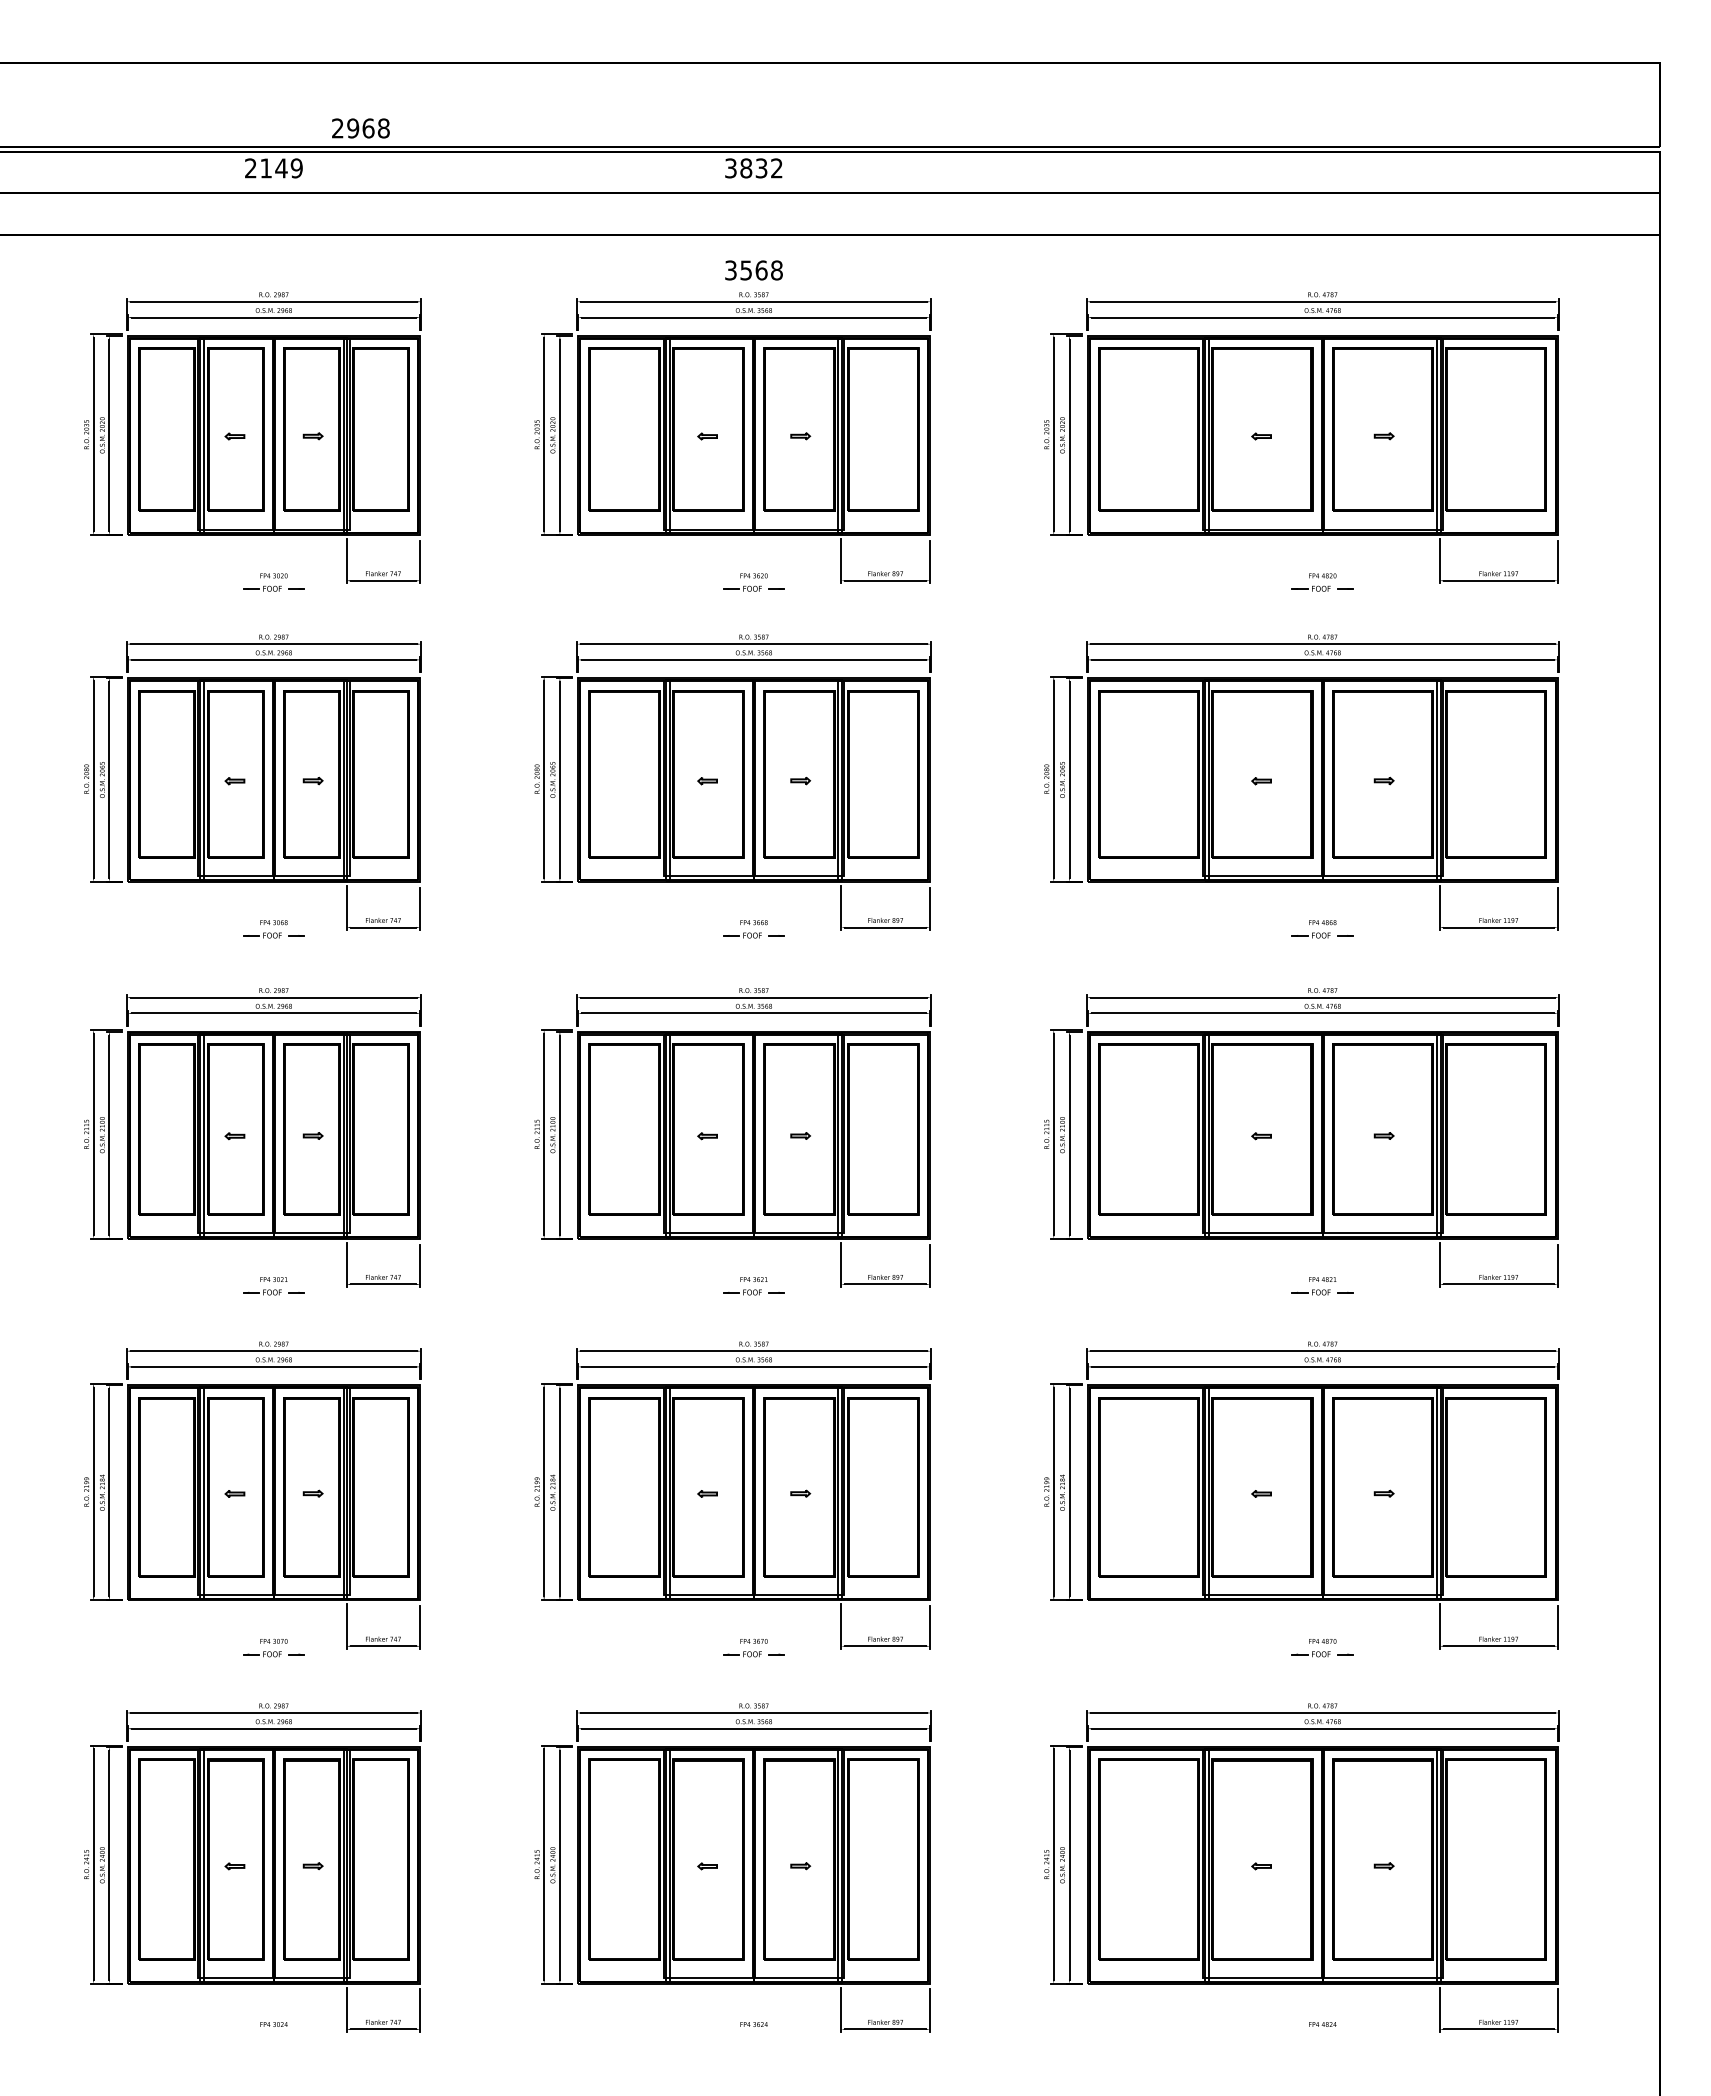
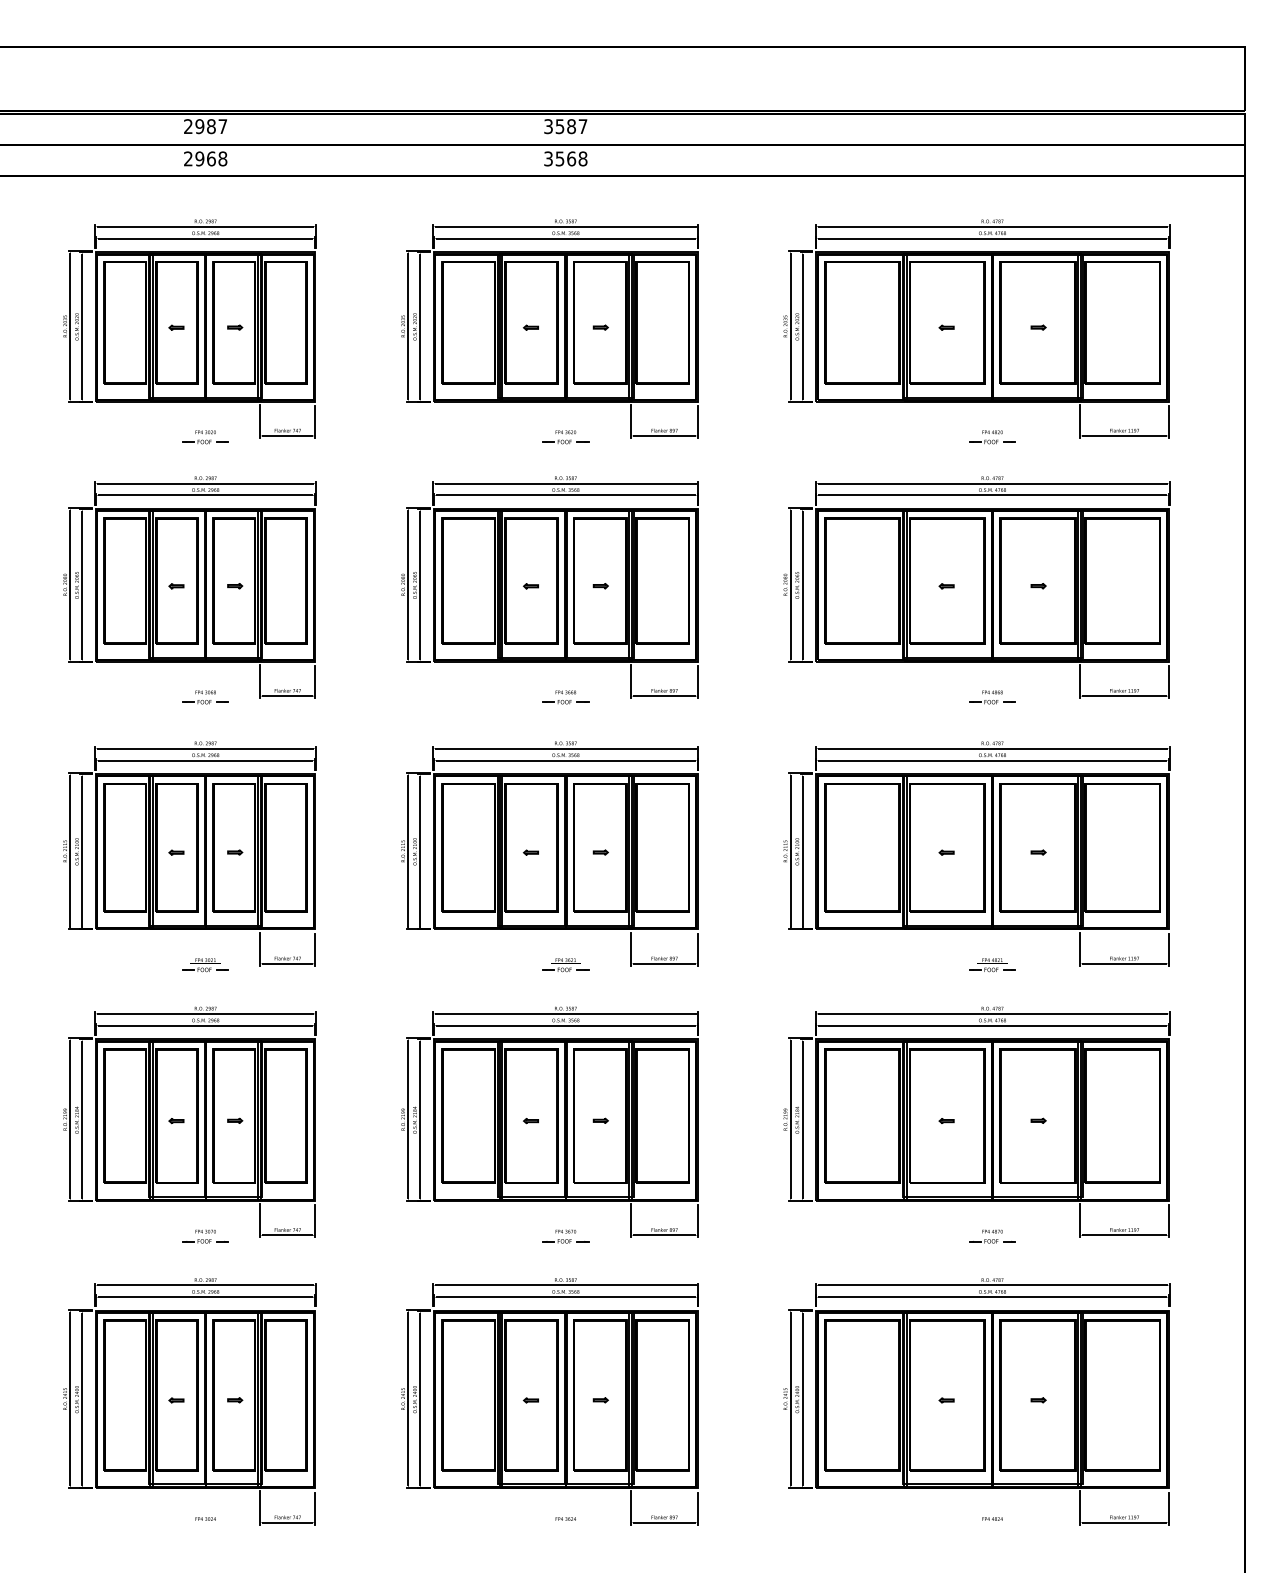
text: (360, 128) -> (205, 158), moved
text: (281, 168) -> (211, 126), 2149 -> 2987
text: (761, 168) -> (571, 126), 3832 -> 3587
text: (753, 270) -> (565, 158), moved

